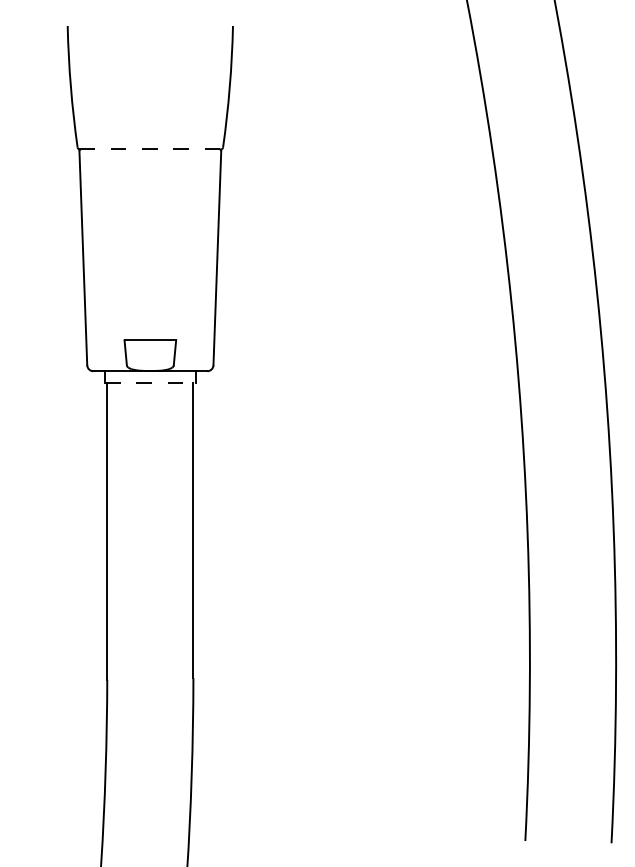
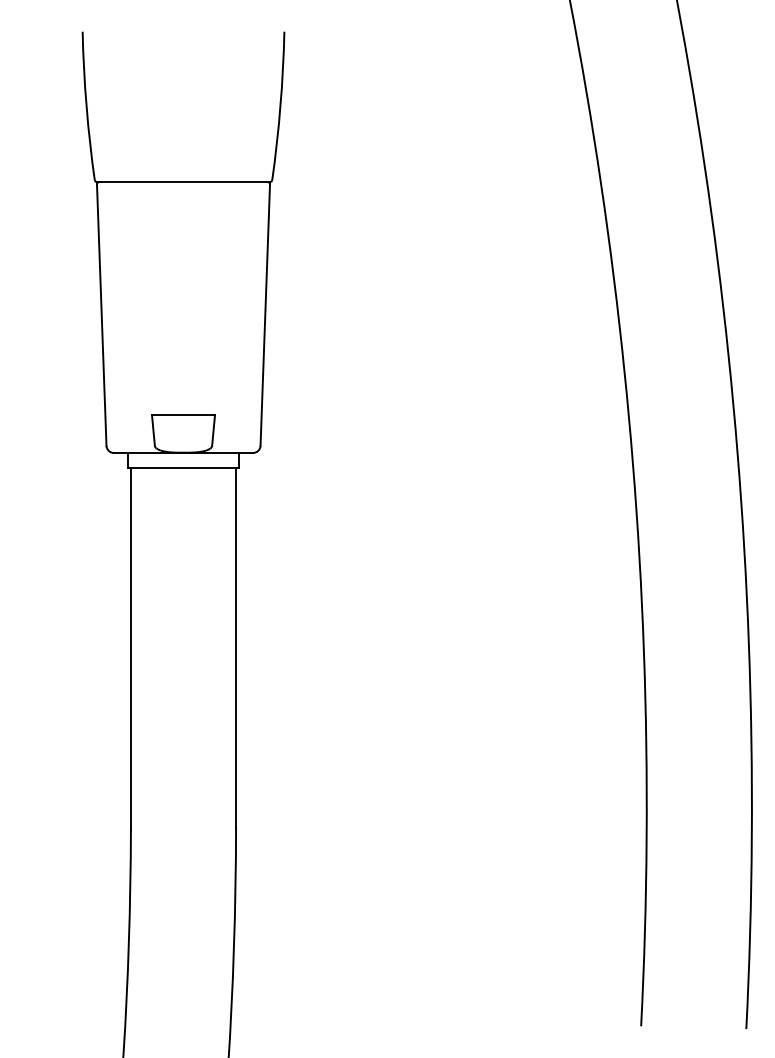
line: (150, 149) -> (183, 182), dashed -> solid
line: (150, 383) -> (183, 467), dashed -> solid

